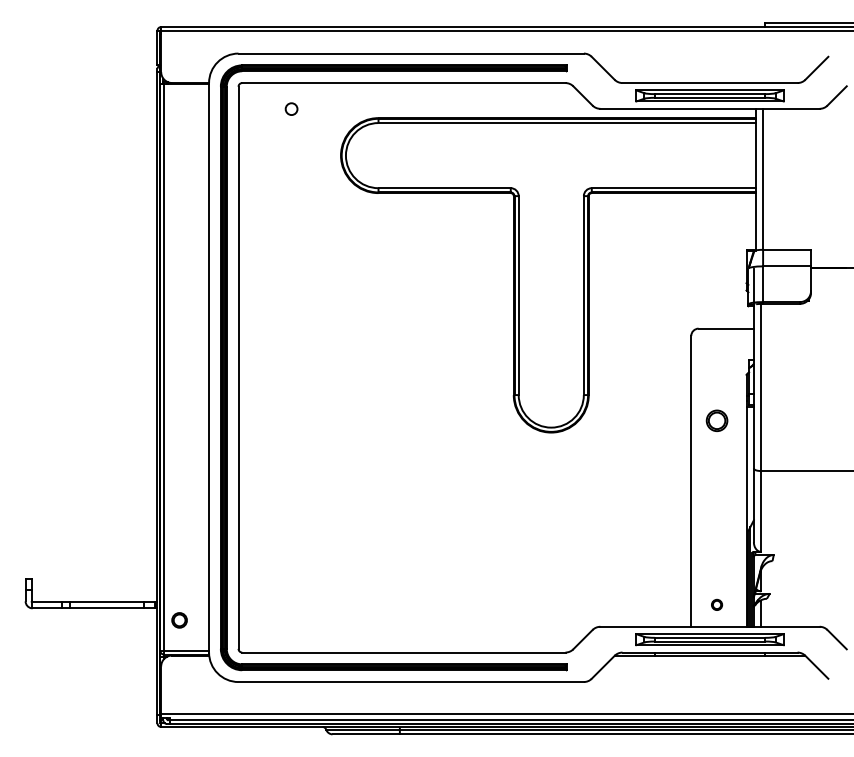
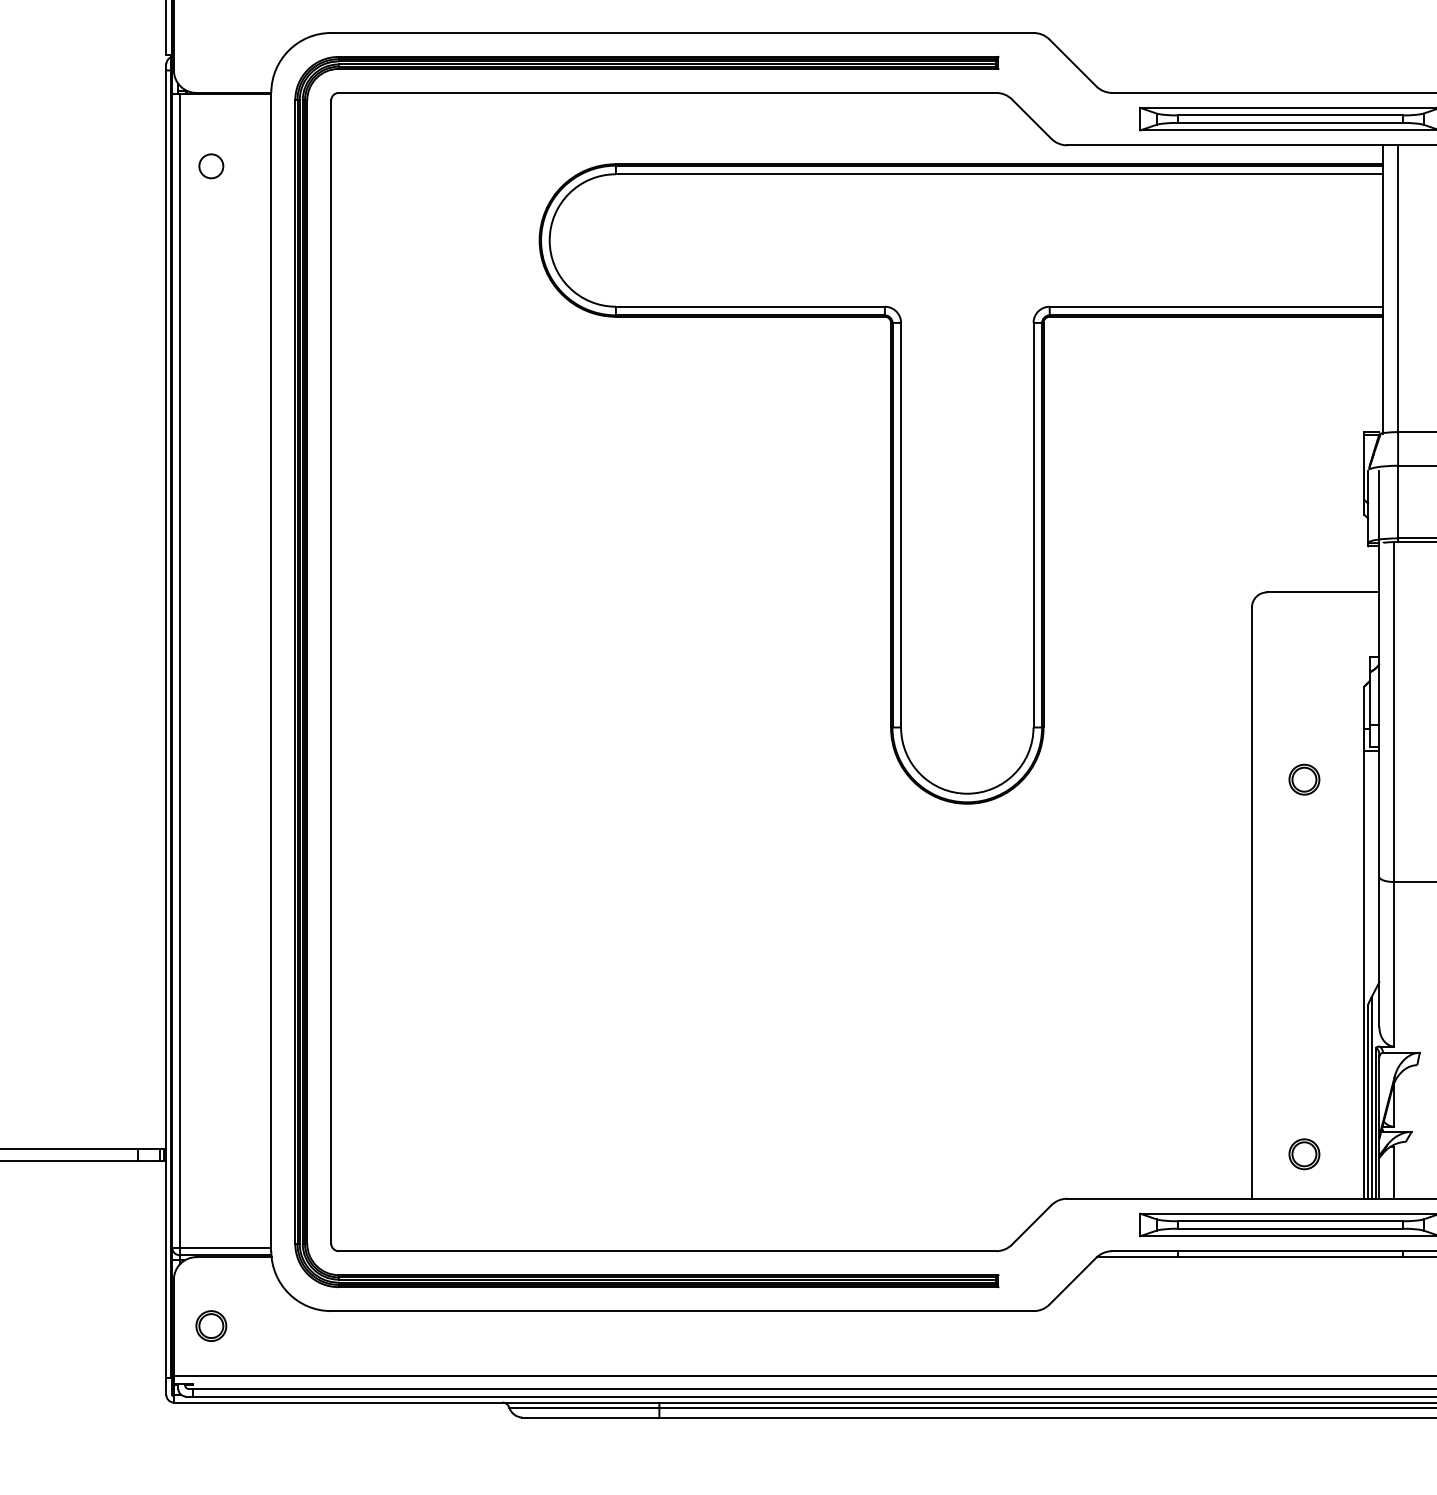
circle: (291, 108) -> (211, 164), moved
part: (716, 420) -> (1303, 779), size x0.71
part: (716, 604) -> (1303, 1153), size x1.43
circle: (179, 620) -> (211, 1326), moved

